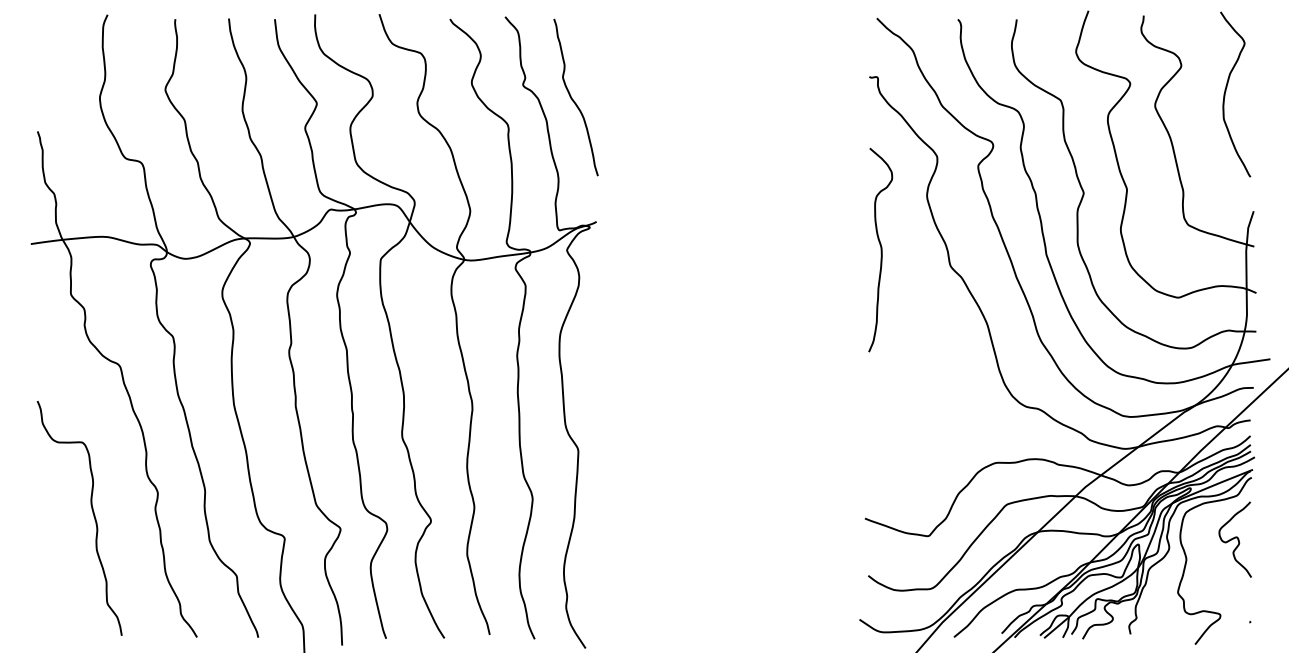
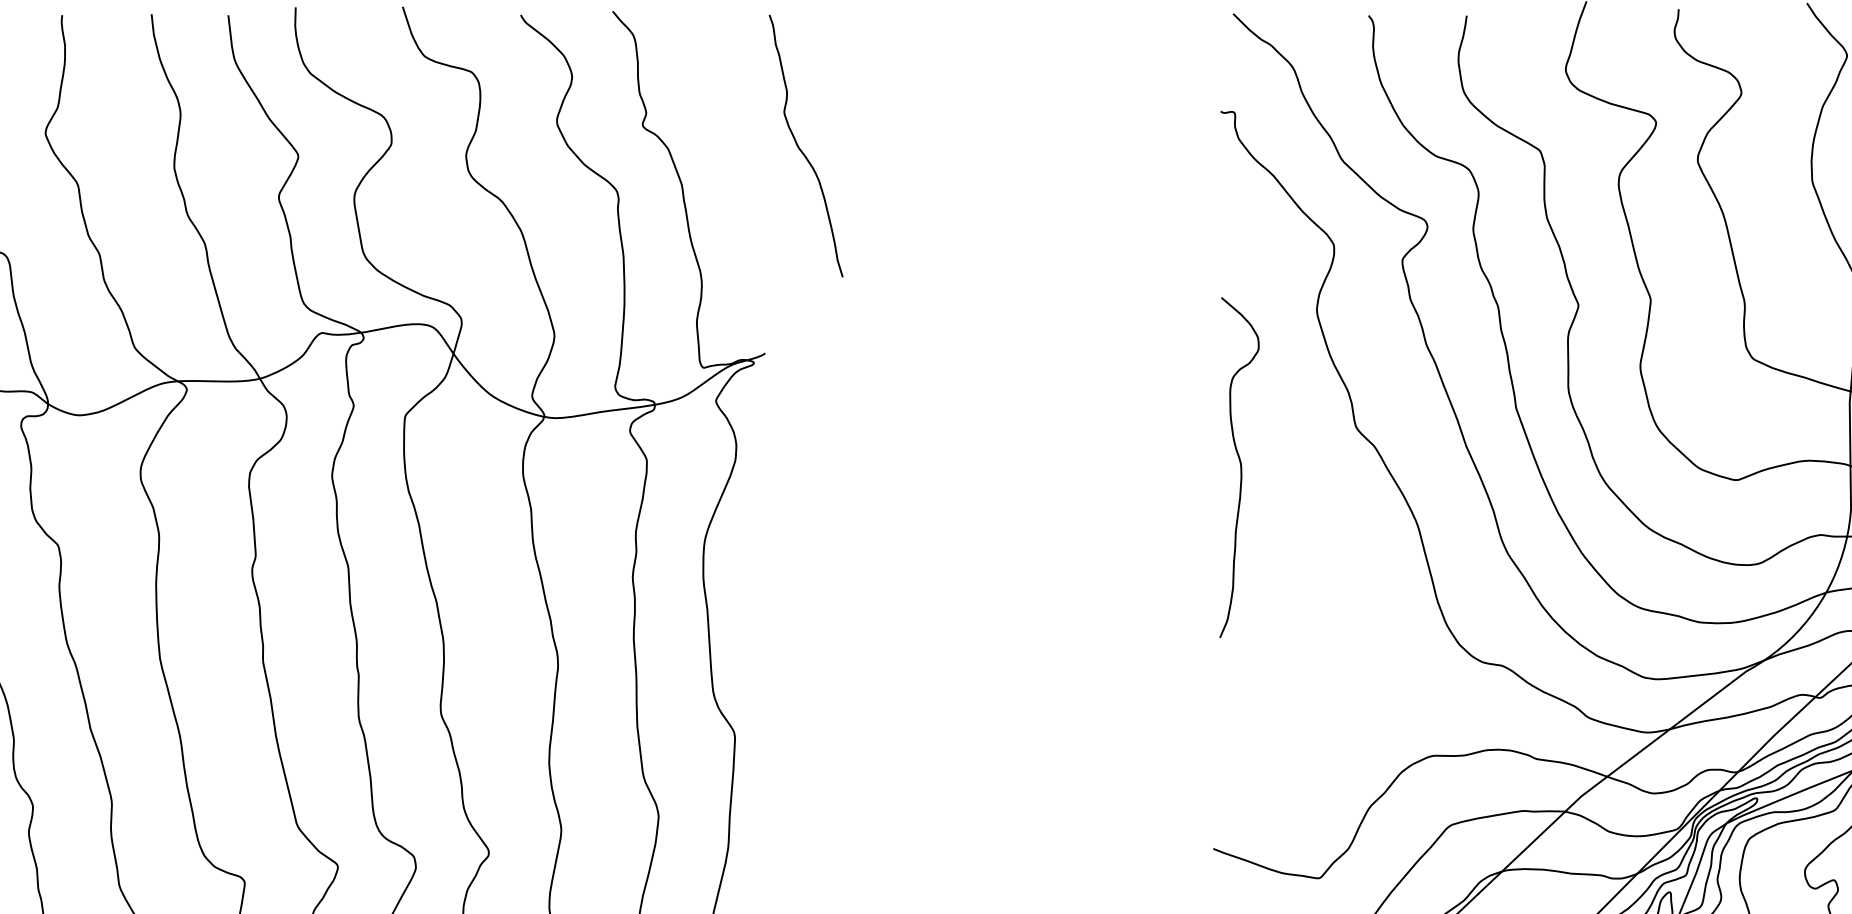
curve: (573, 99) -> (801, 149), moved
curve: (880, 249) -> (1239, 466), moved

